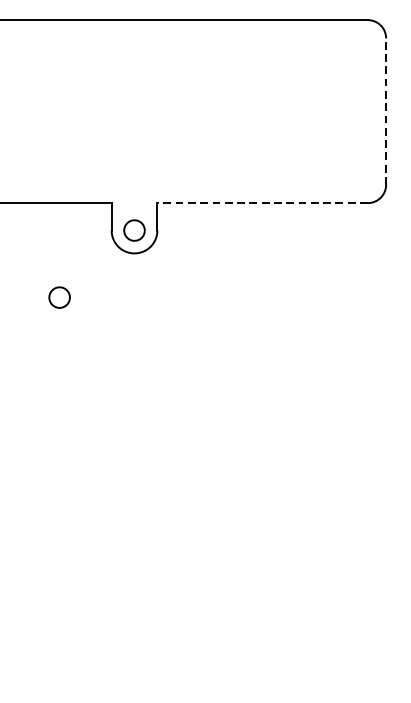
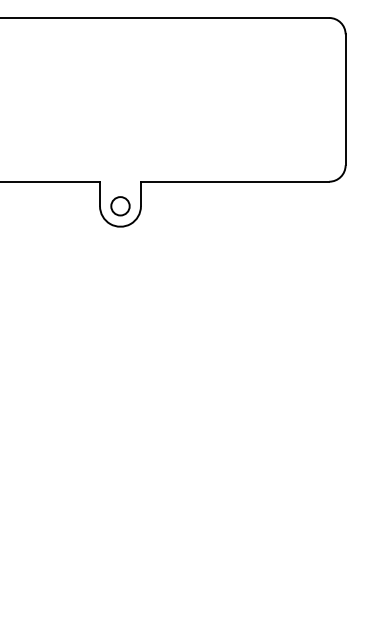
line: (385, 111) -> (345, 99), dashed -> solid
line: (261, 202) -> (234, 181), dashed -> solid
circle: (59, 297) -> (53, 266), removed

